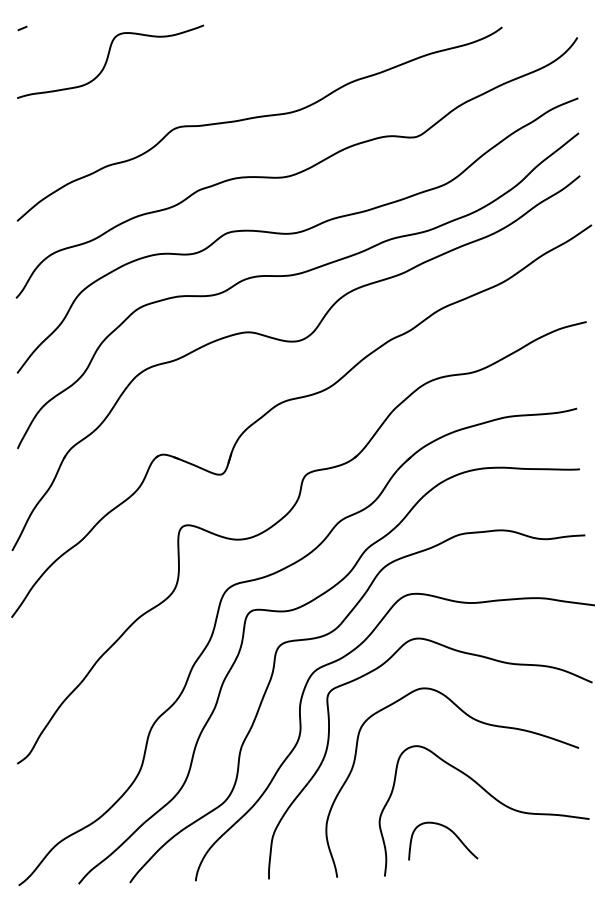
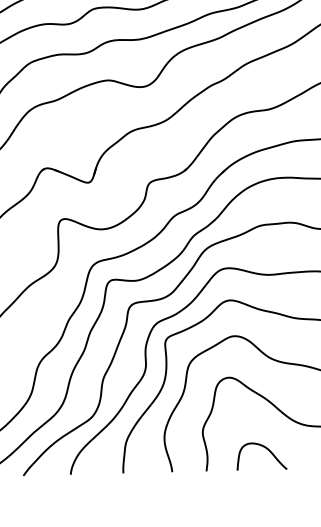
curve: (451, 832) -> (268, 450), moved

